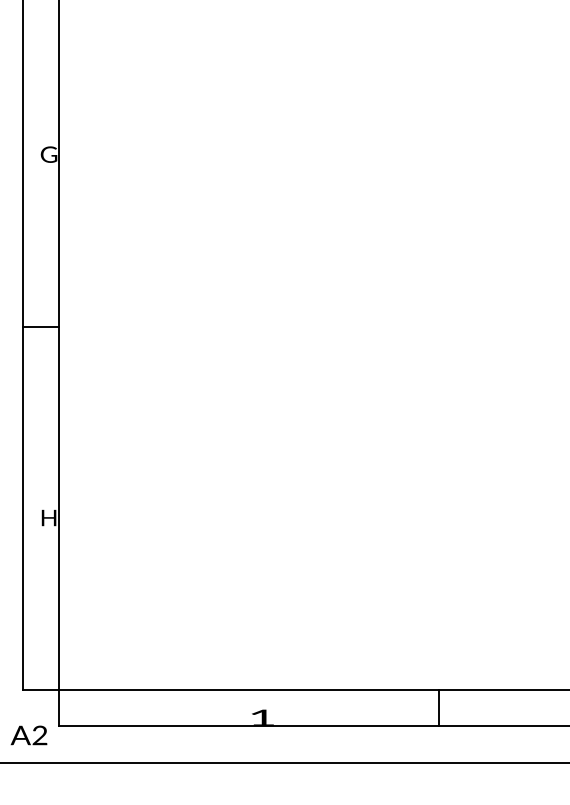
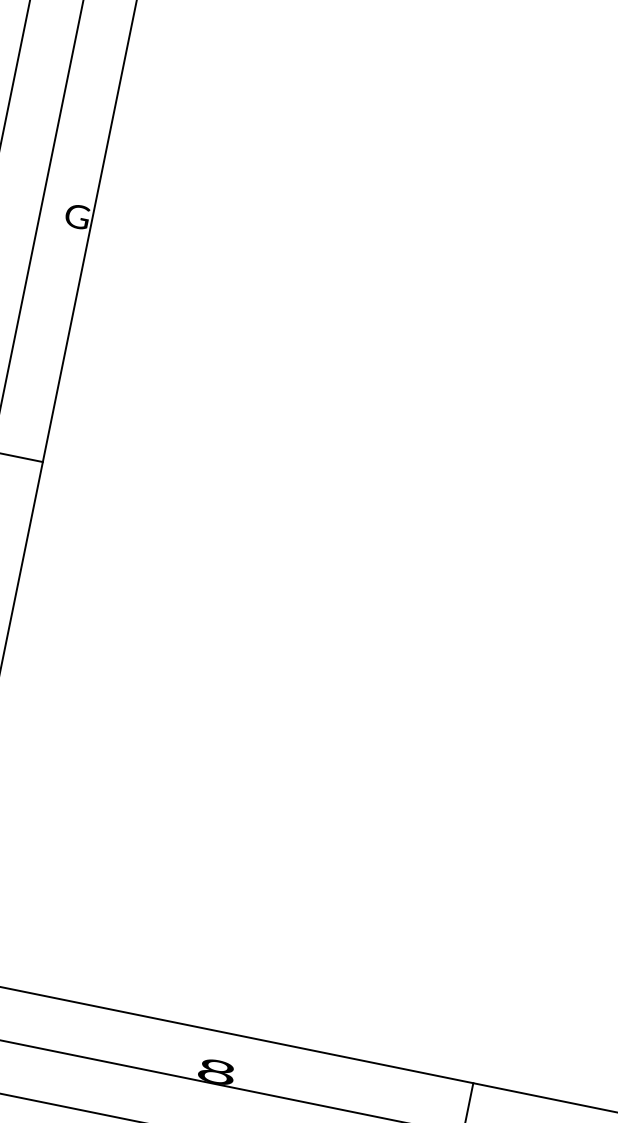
text: (261, 716) -> (215, 1069), 1 -> 8

